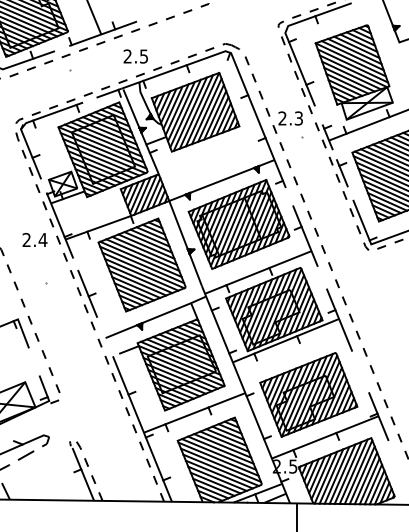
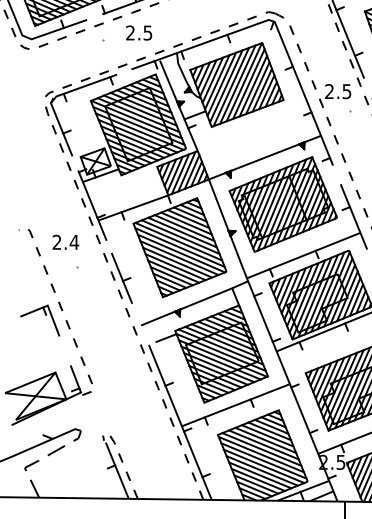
text: (135, 56) -> (138, 33), moved
text: (298, 117) -> (346, 90), 2.3 -> 2.5
text: (34, 239) -> (65, 241), moved

